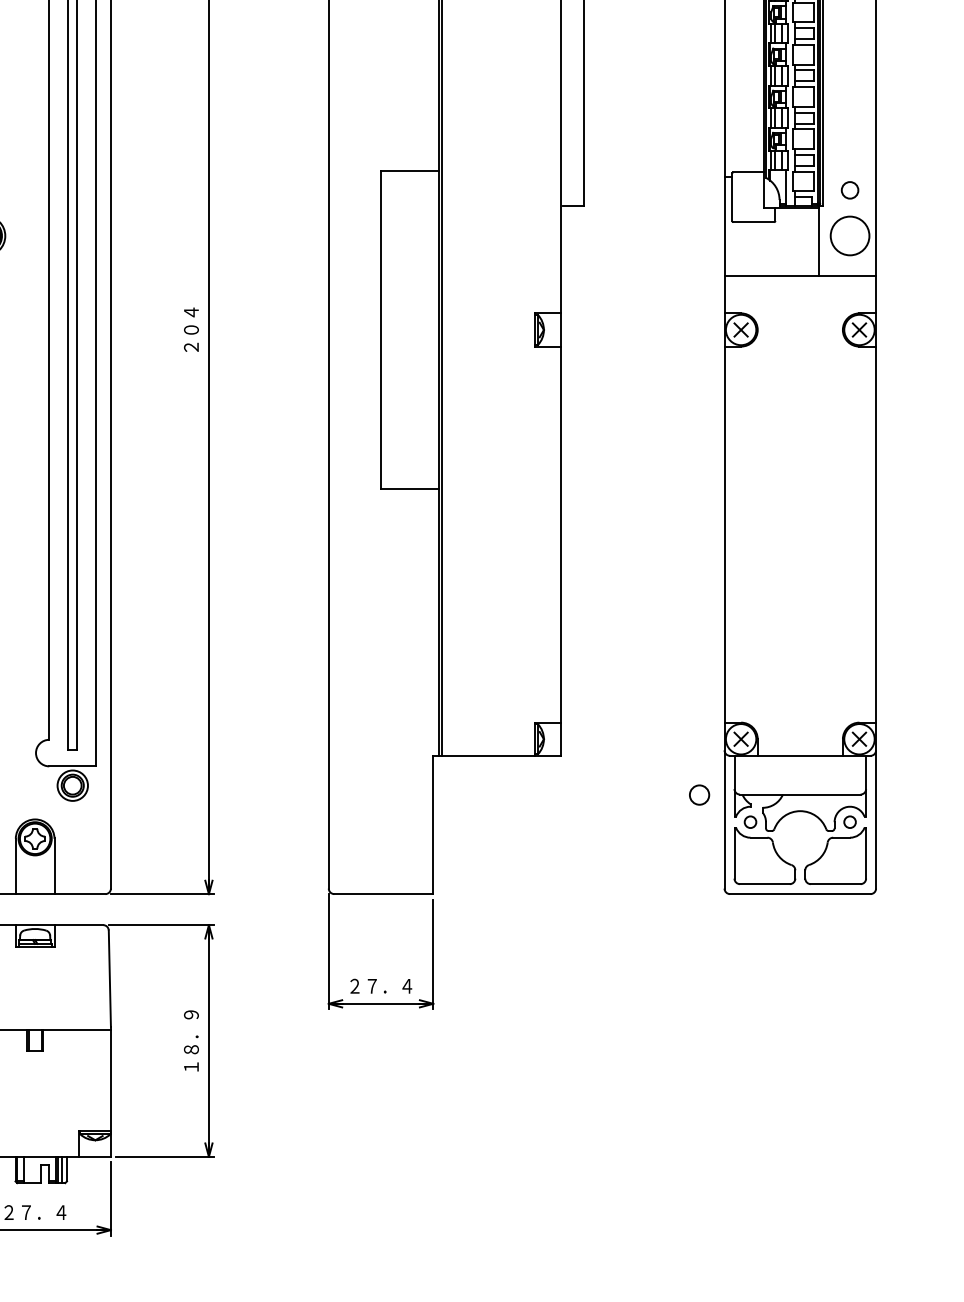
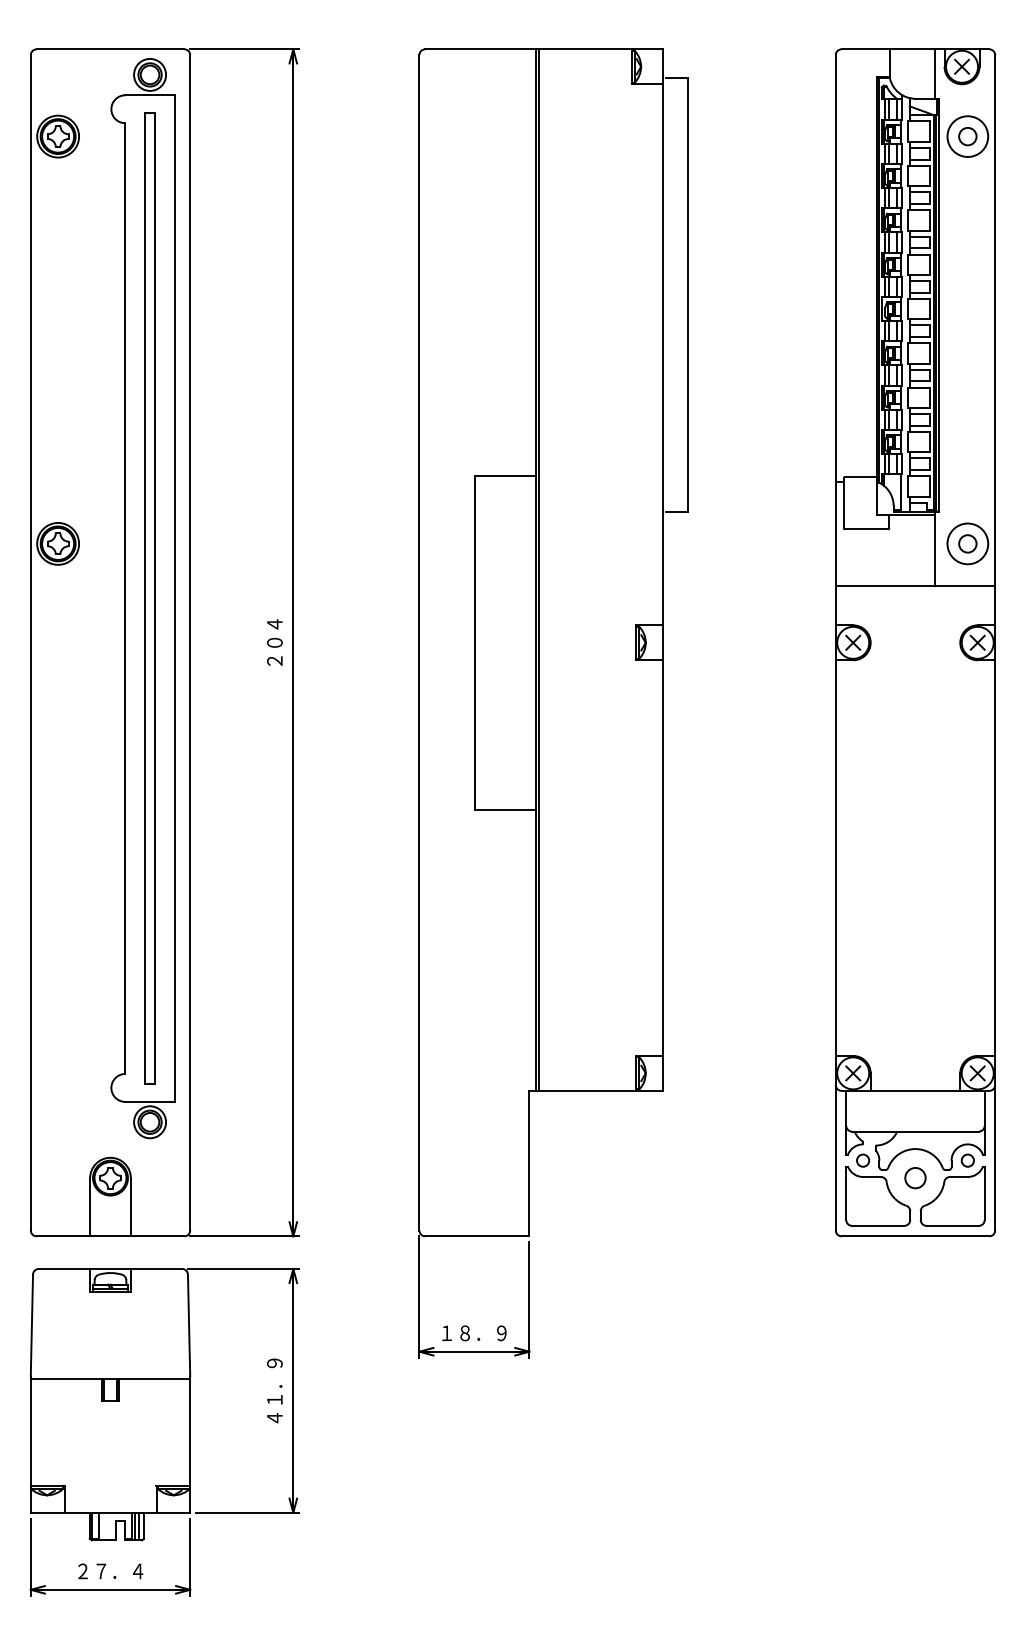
circle: (849, 189) -> (967, 543), moved
circle: (699, 795) -> (915, 1178), moved
text: (381, 986) -> (474, 1333), ２７．４ -> １８．９
text: (191, 1058) -> (274, 1409), １８．９ -> ４１．９

